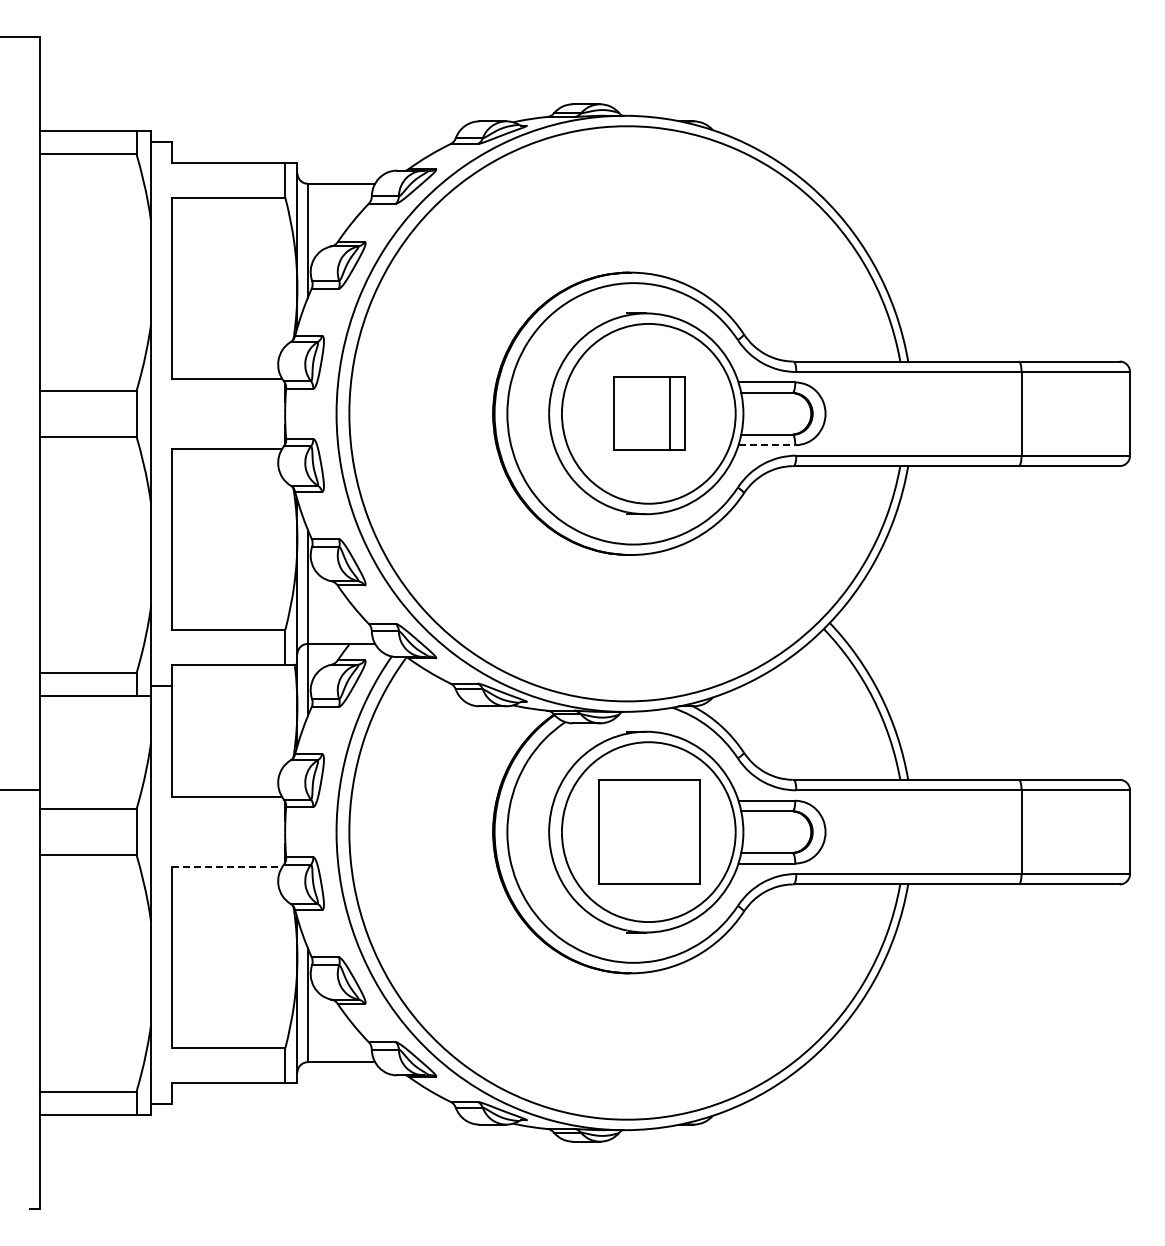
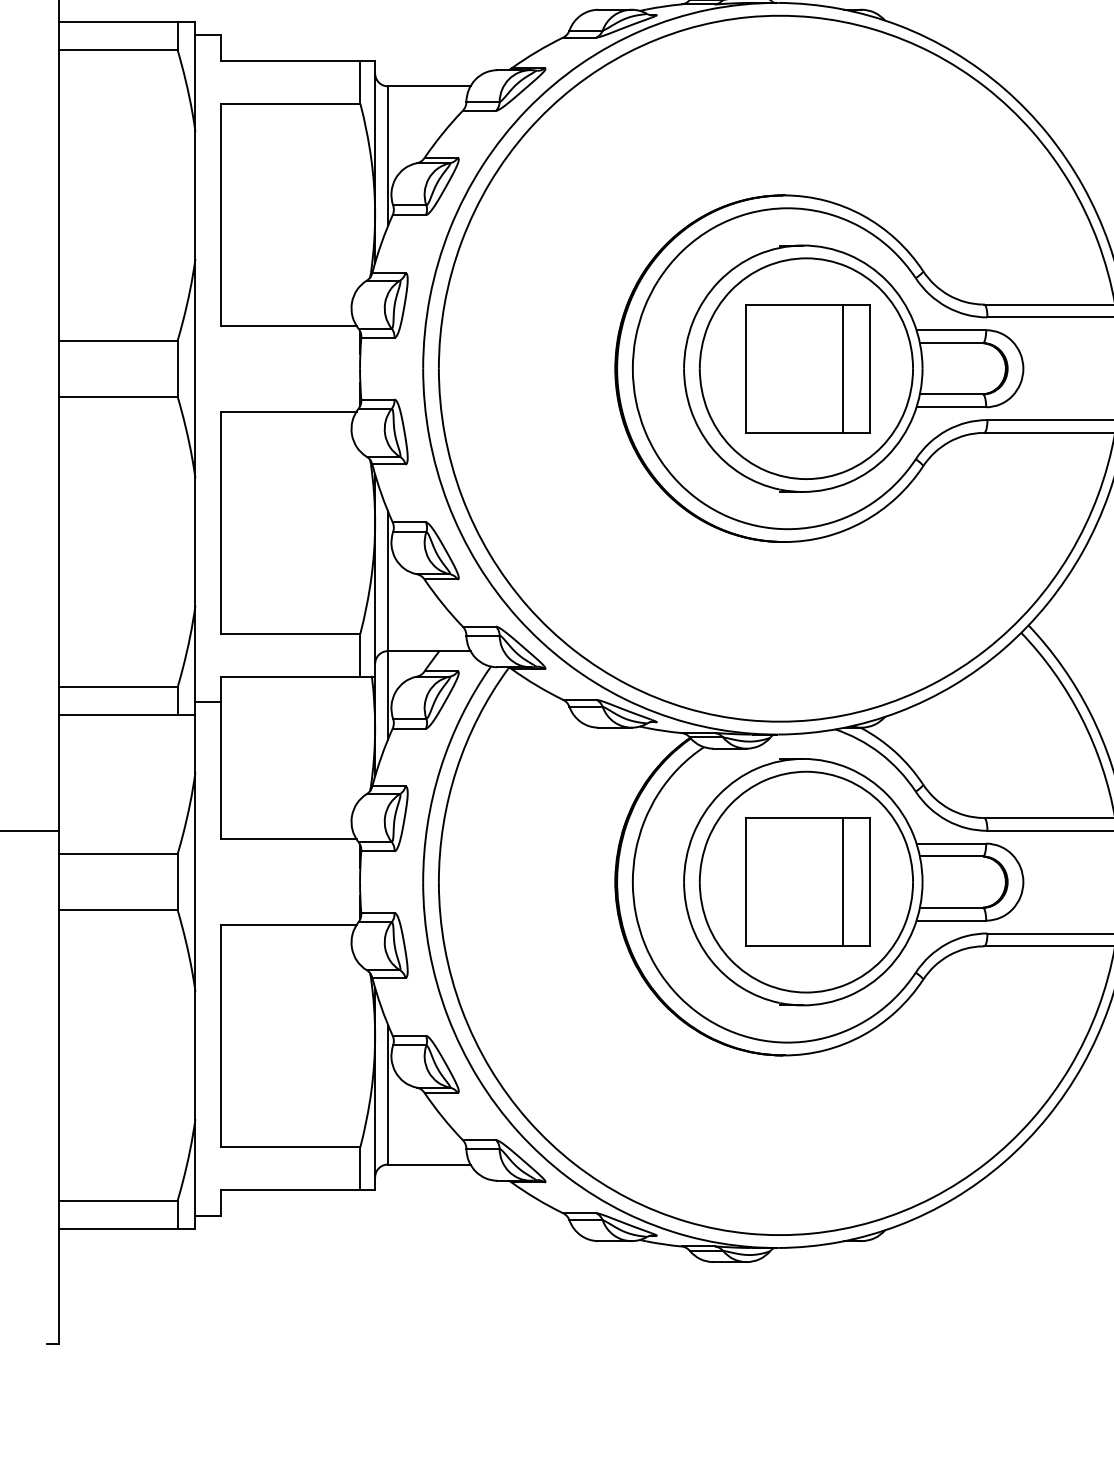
part: (649, 413) -> (807, 368), size x1.43
line: (767, 445) -> (952, 407), dashed -> solid
line: (678, 831) -> (842, 881), added
line: (227, 867) -> (289, 925), dashed -> solid

